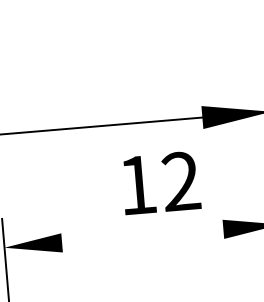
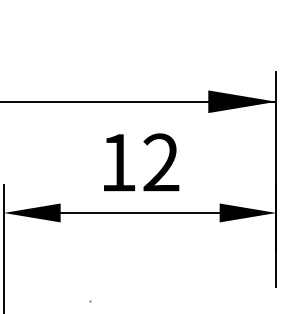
text: (161, 183) -> (141, 162), moved
line: (142, 235) -> (139, 212), added

